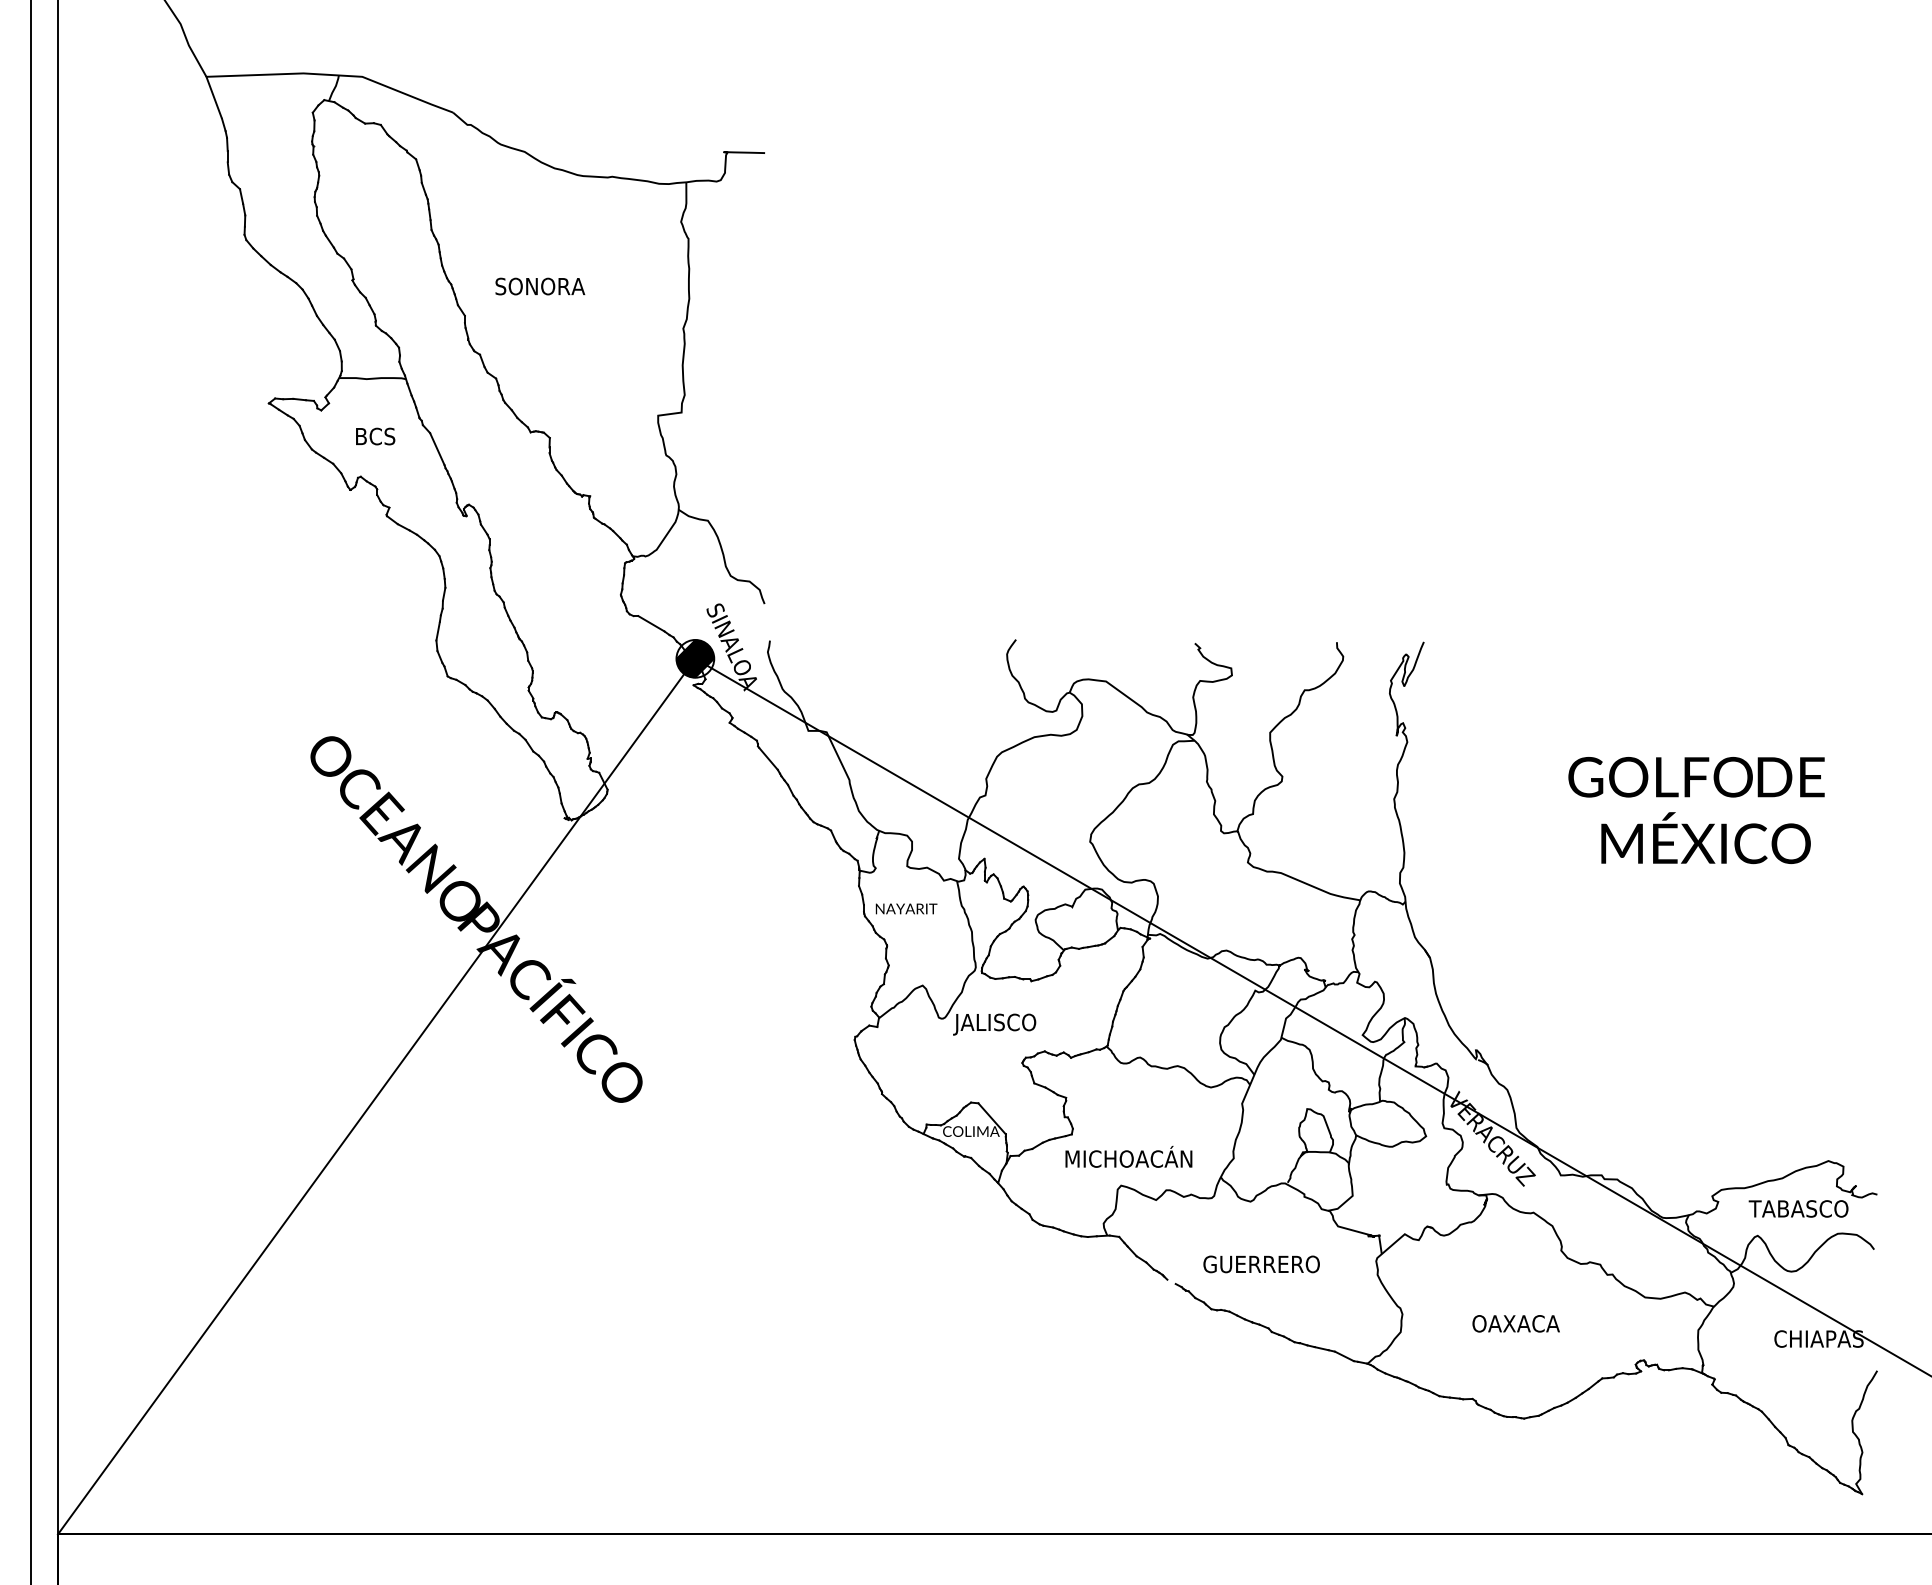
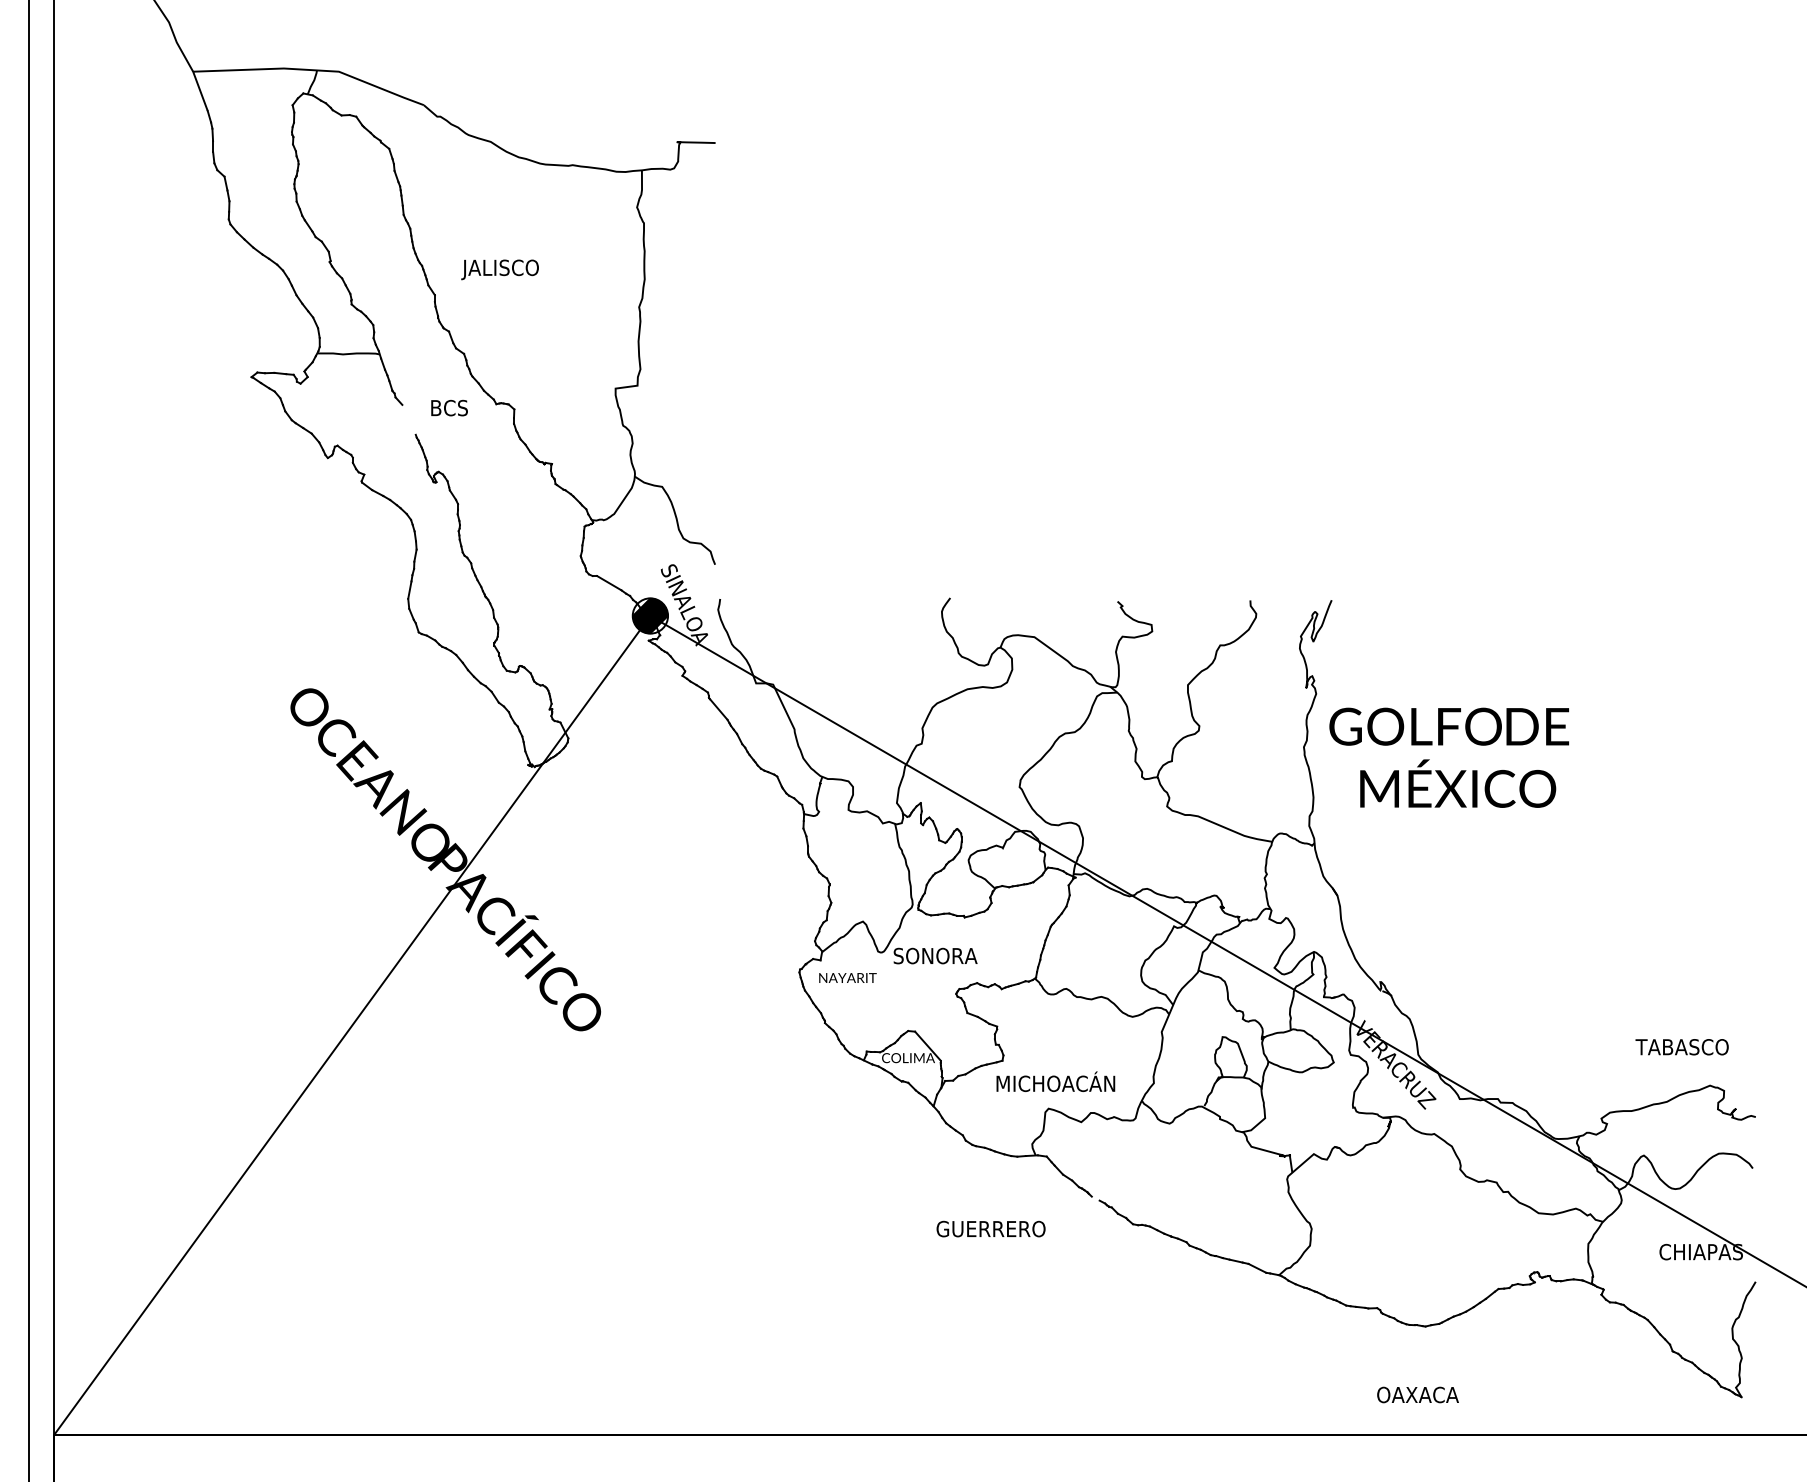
text: (539, 288) -> (504, 269), SONORA -> JALISCO
text: (375, 436) -> (449, 408), moved
line: (437, 449) -> (409, 420), removed
text: (1696, 810) -> (1449, 757), moved
text: (906, 908) -> (847, 977), moved
text: (999, 1024) -> (934, 957), JALISCO -> SONORA
text: (1798, 1208) -> (1682, 1046), moved
text: (1261, 1264) -> (990, 1229), moved
text: (1515, 1323) -> (1417, 1394), moved

